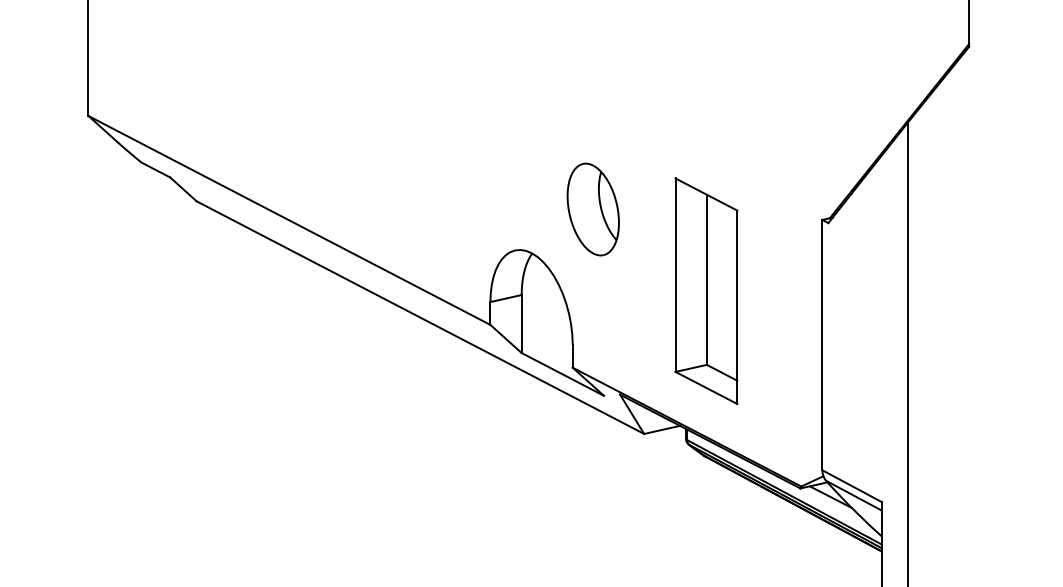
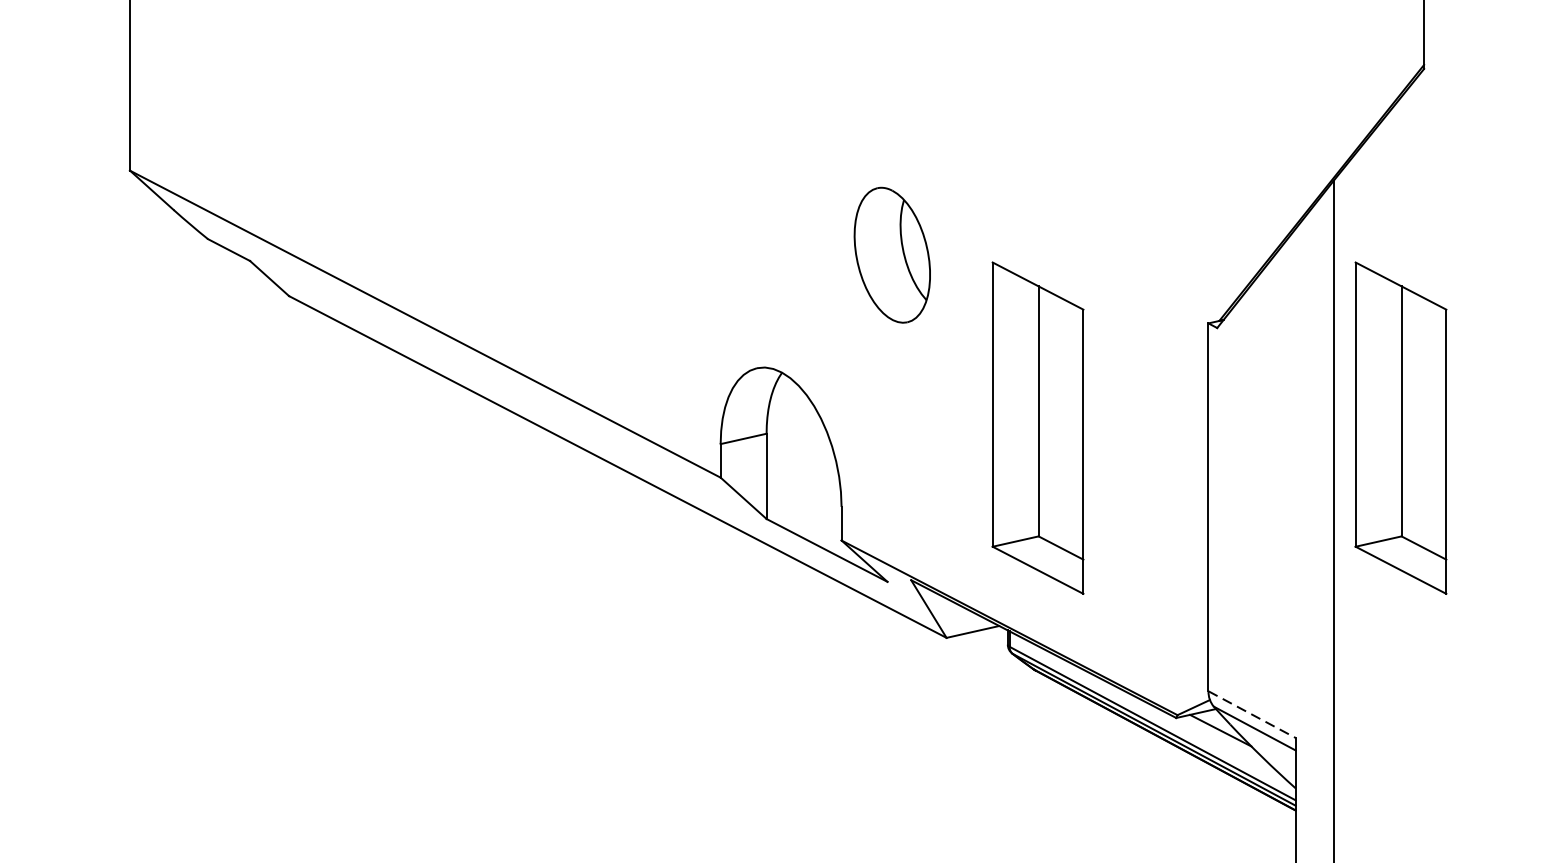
part: (592, 209) -> (891, 255), moved
part: (953, 290) -> (1401, 427), added
line: (852, 486) -> (1252, 715), solid -> dashed

